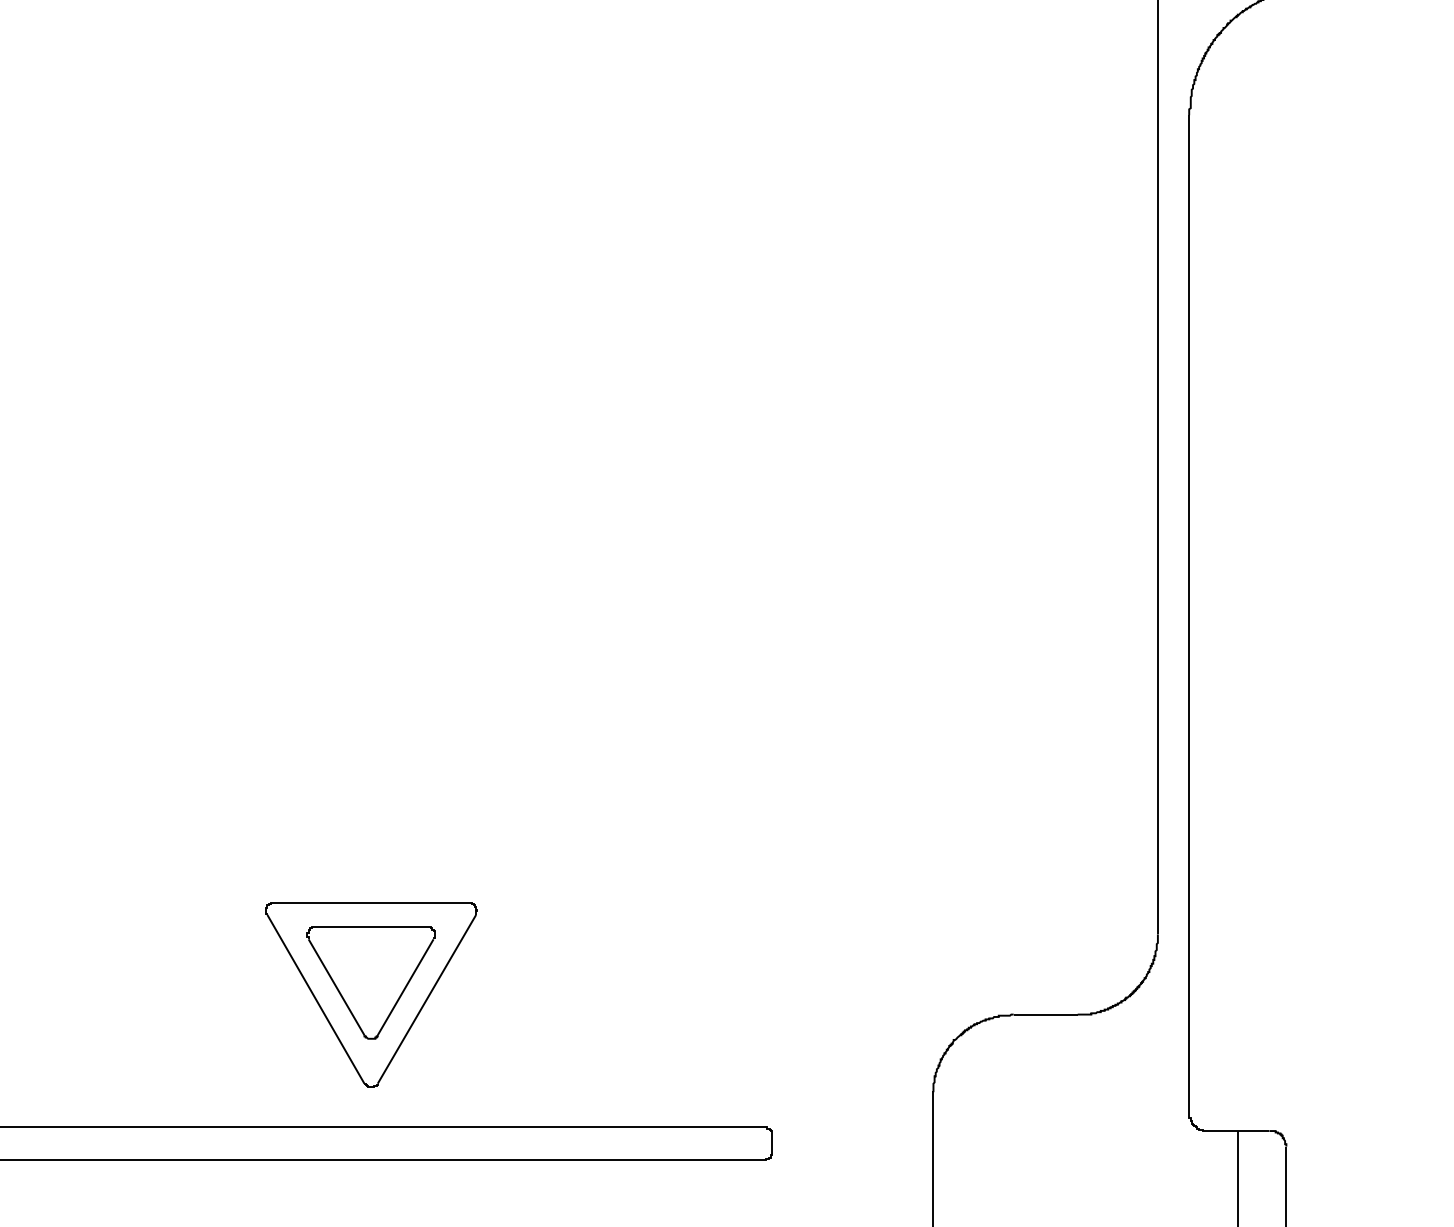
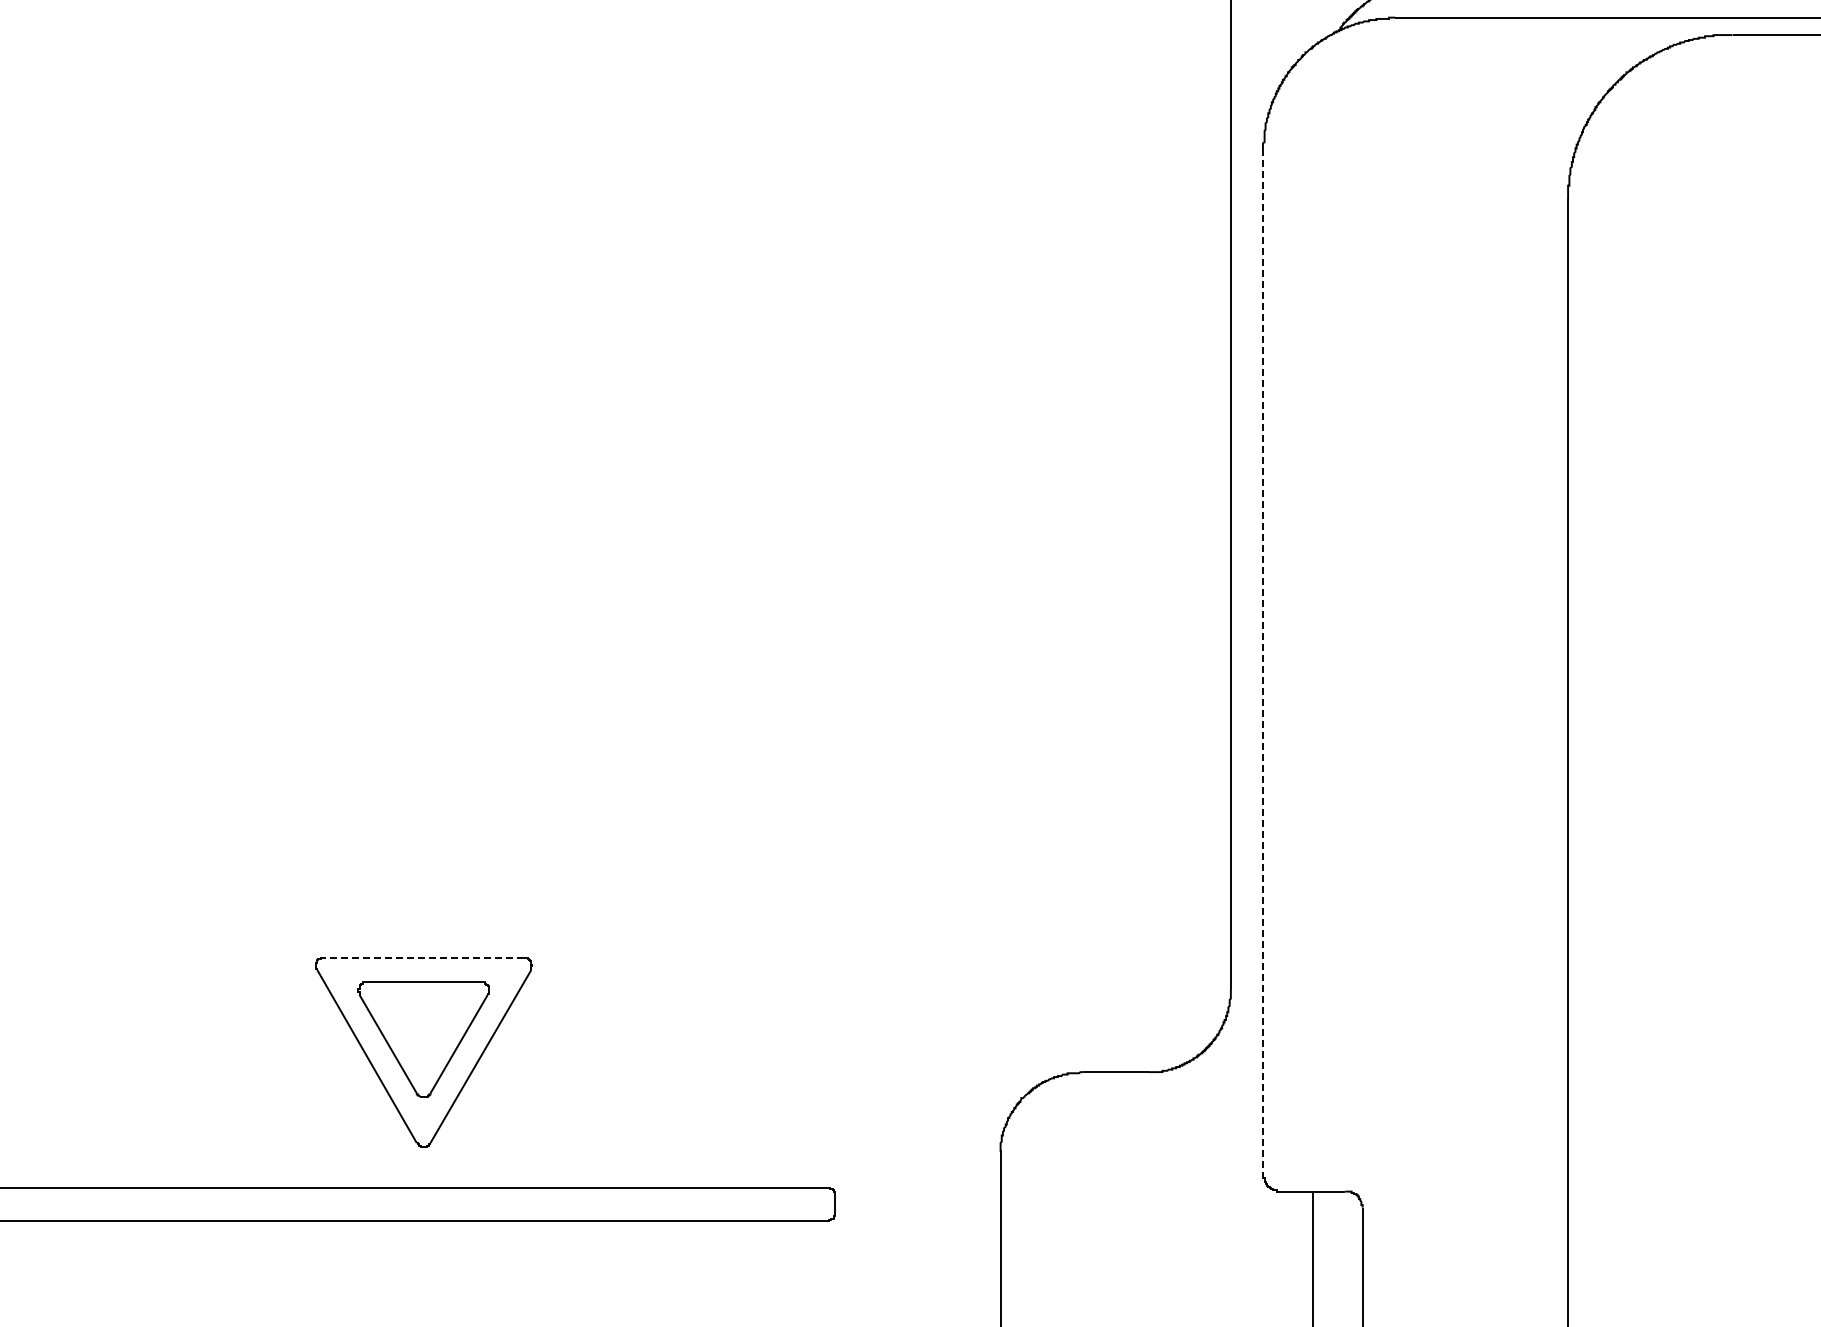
line: (1188, 615) -> (1262, 662), solid -> dashed
line: (371, 902) -> (424, 957), solid -> dashed

